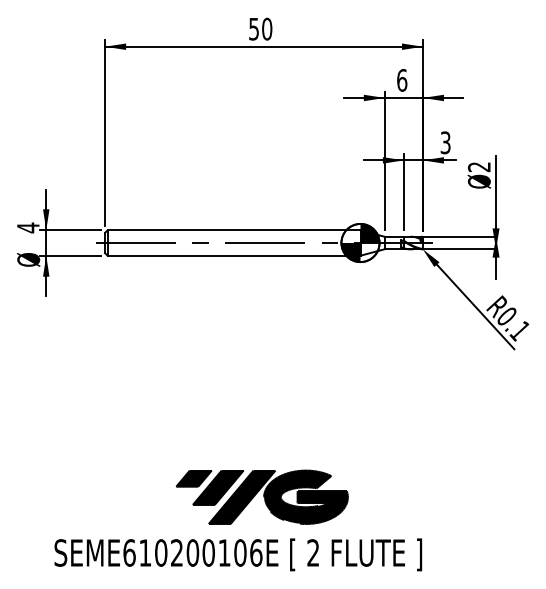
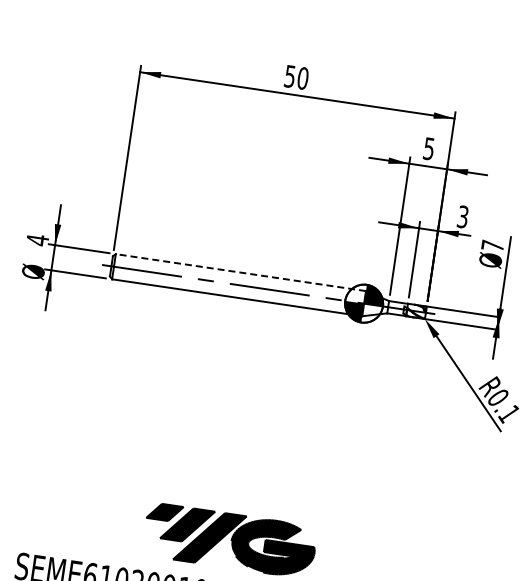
text: (402, 80) -> (429, 149), 6 -> 5
text: (478, 167) -> (491, 246), Ø2 -> Ø7
line: (233, 230) -> (240, 272), solid -> dashed

